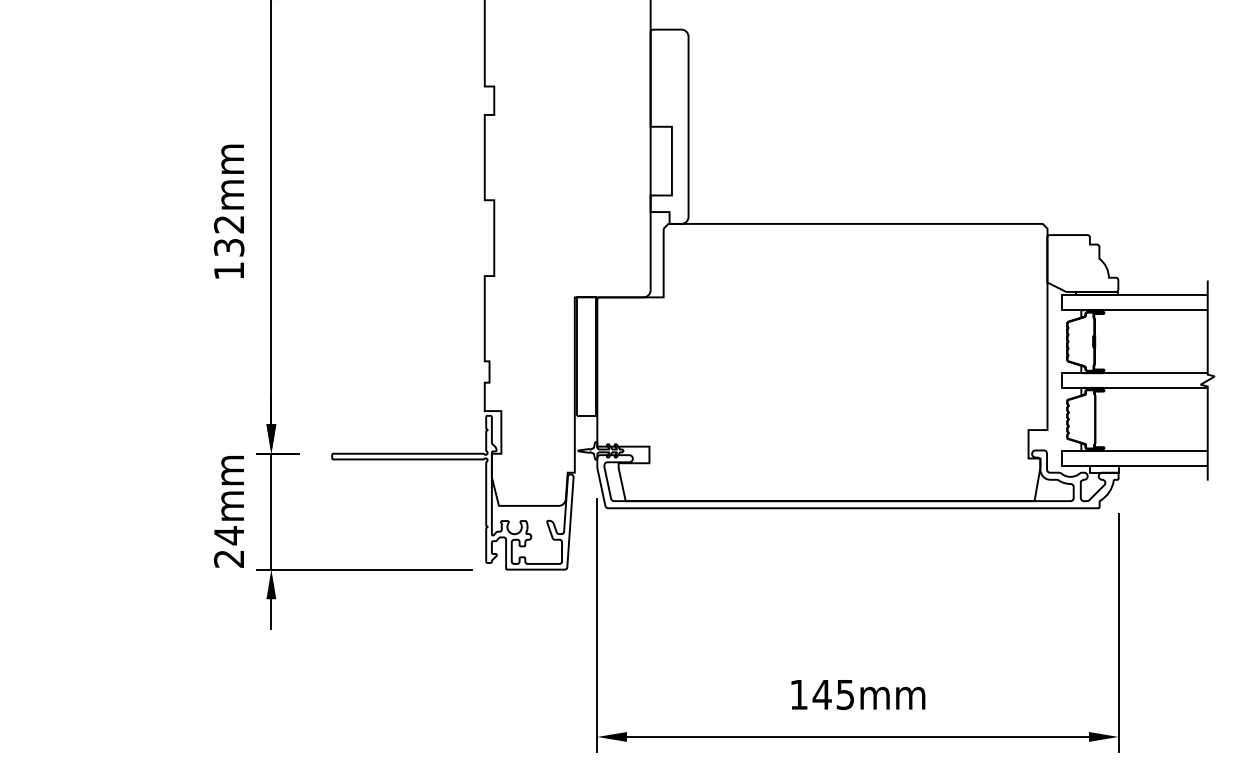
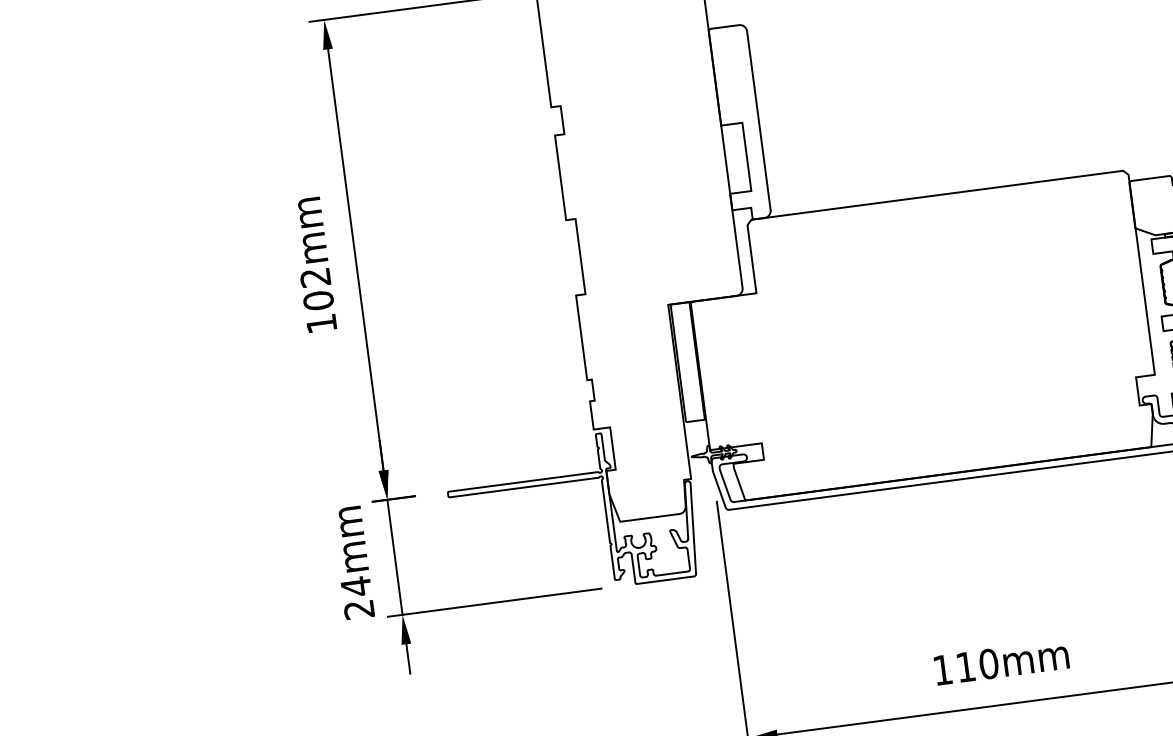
text: (228, 247) -> (317, 300), 132mm -> 102mm
text: (833, 694) -> (976, 665), 145mm -> 110mm

